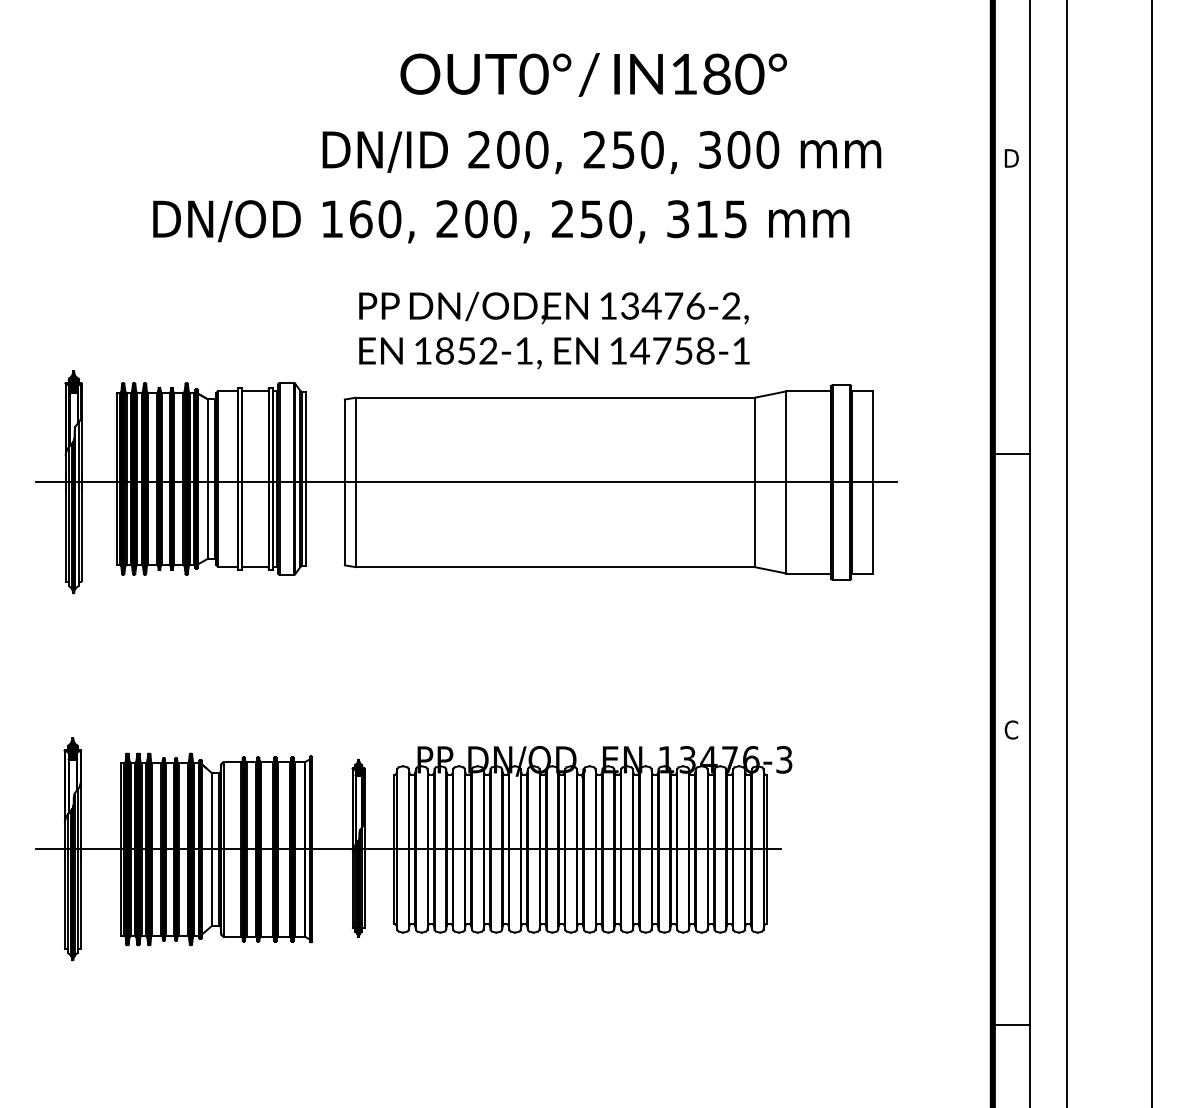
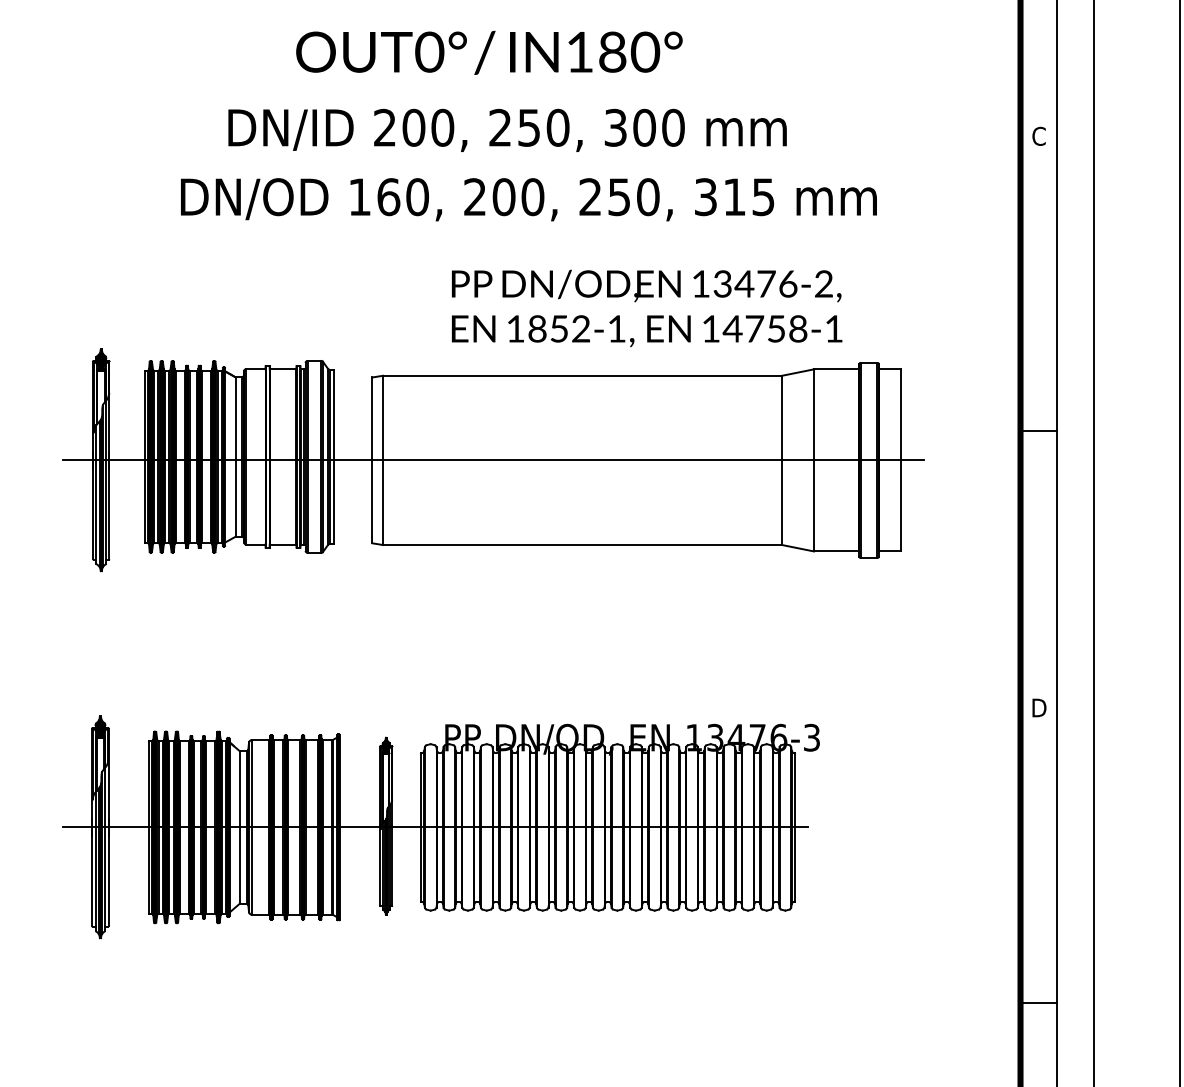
text: (593, 74) -> (489, 52), moved
text: (601, 152) -> (507, 130), moved
text: (1011, 157) -> (1039, 135), D -> C
text: (554, 330) -> (647, 308), moved
text: (1011, 729) -> (1039, 707), C -> D

